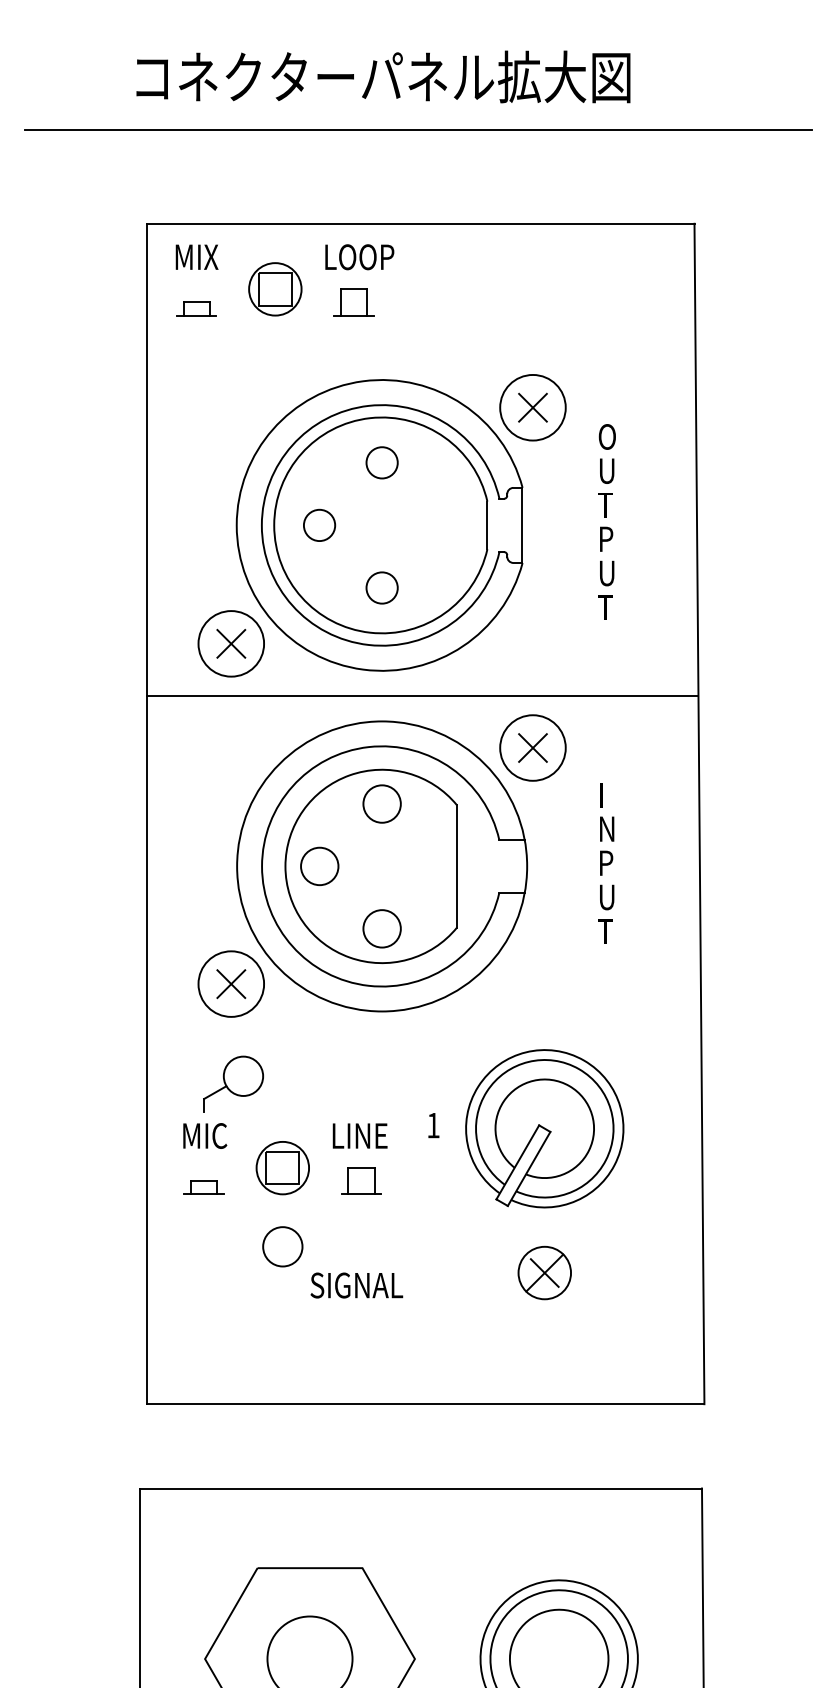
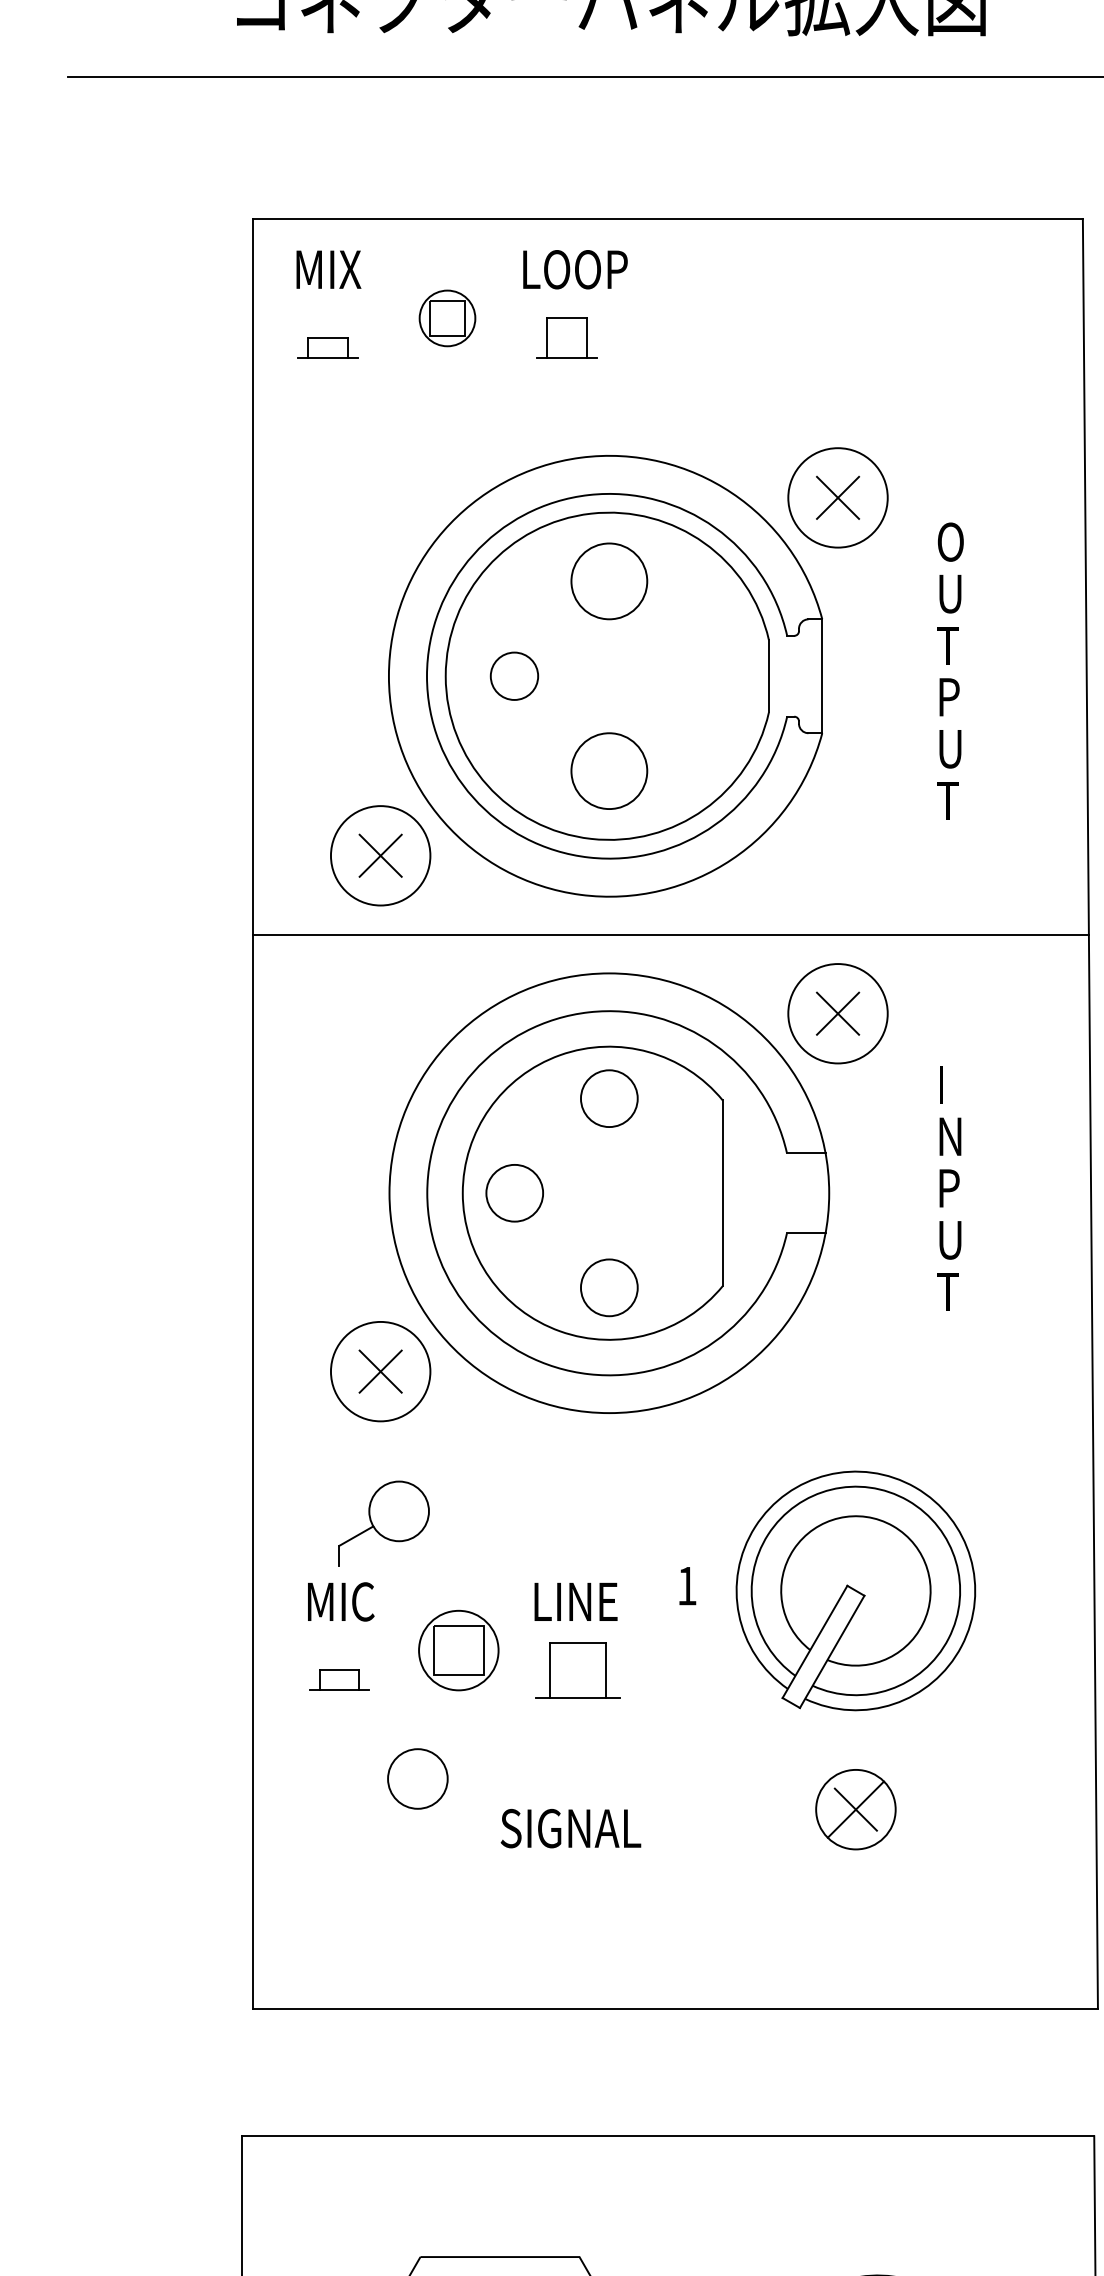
part: (275, 289) -> (447, 318), size x0.7
circle: (381, 462) -> (608, 580), size x1.6
circle: (381, 587) -> (608, 770), size x1.6
part: (361, 1180) -> (578, 1669), size x1.4
circle: (282, 1246) -> (417, 1778), moved

